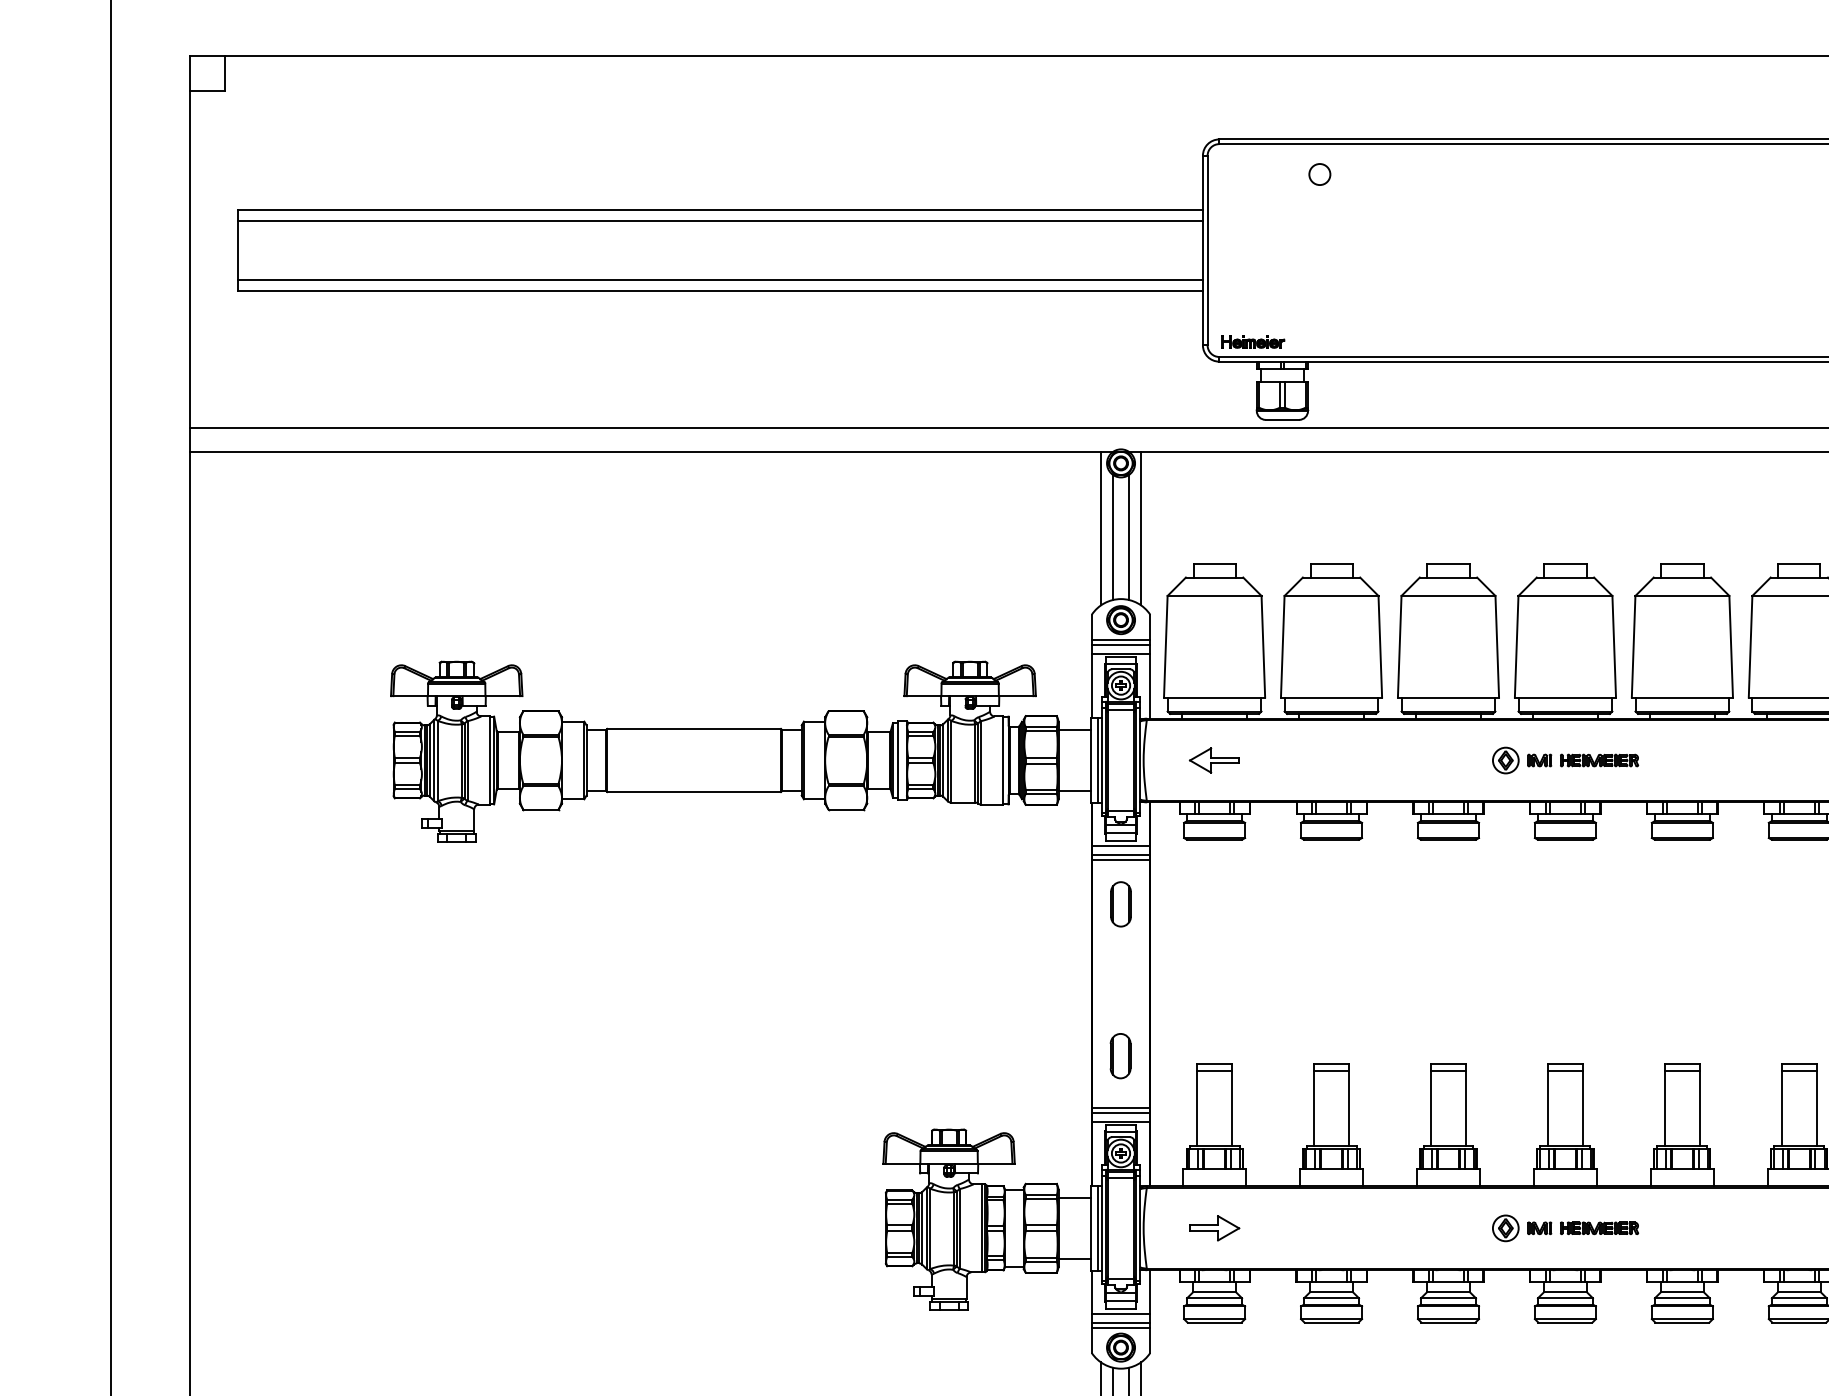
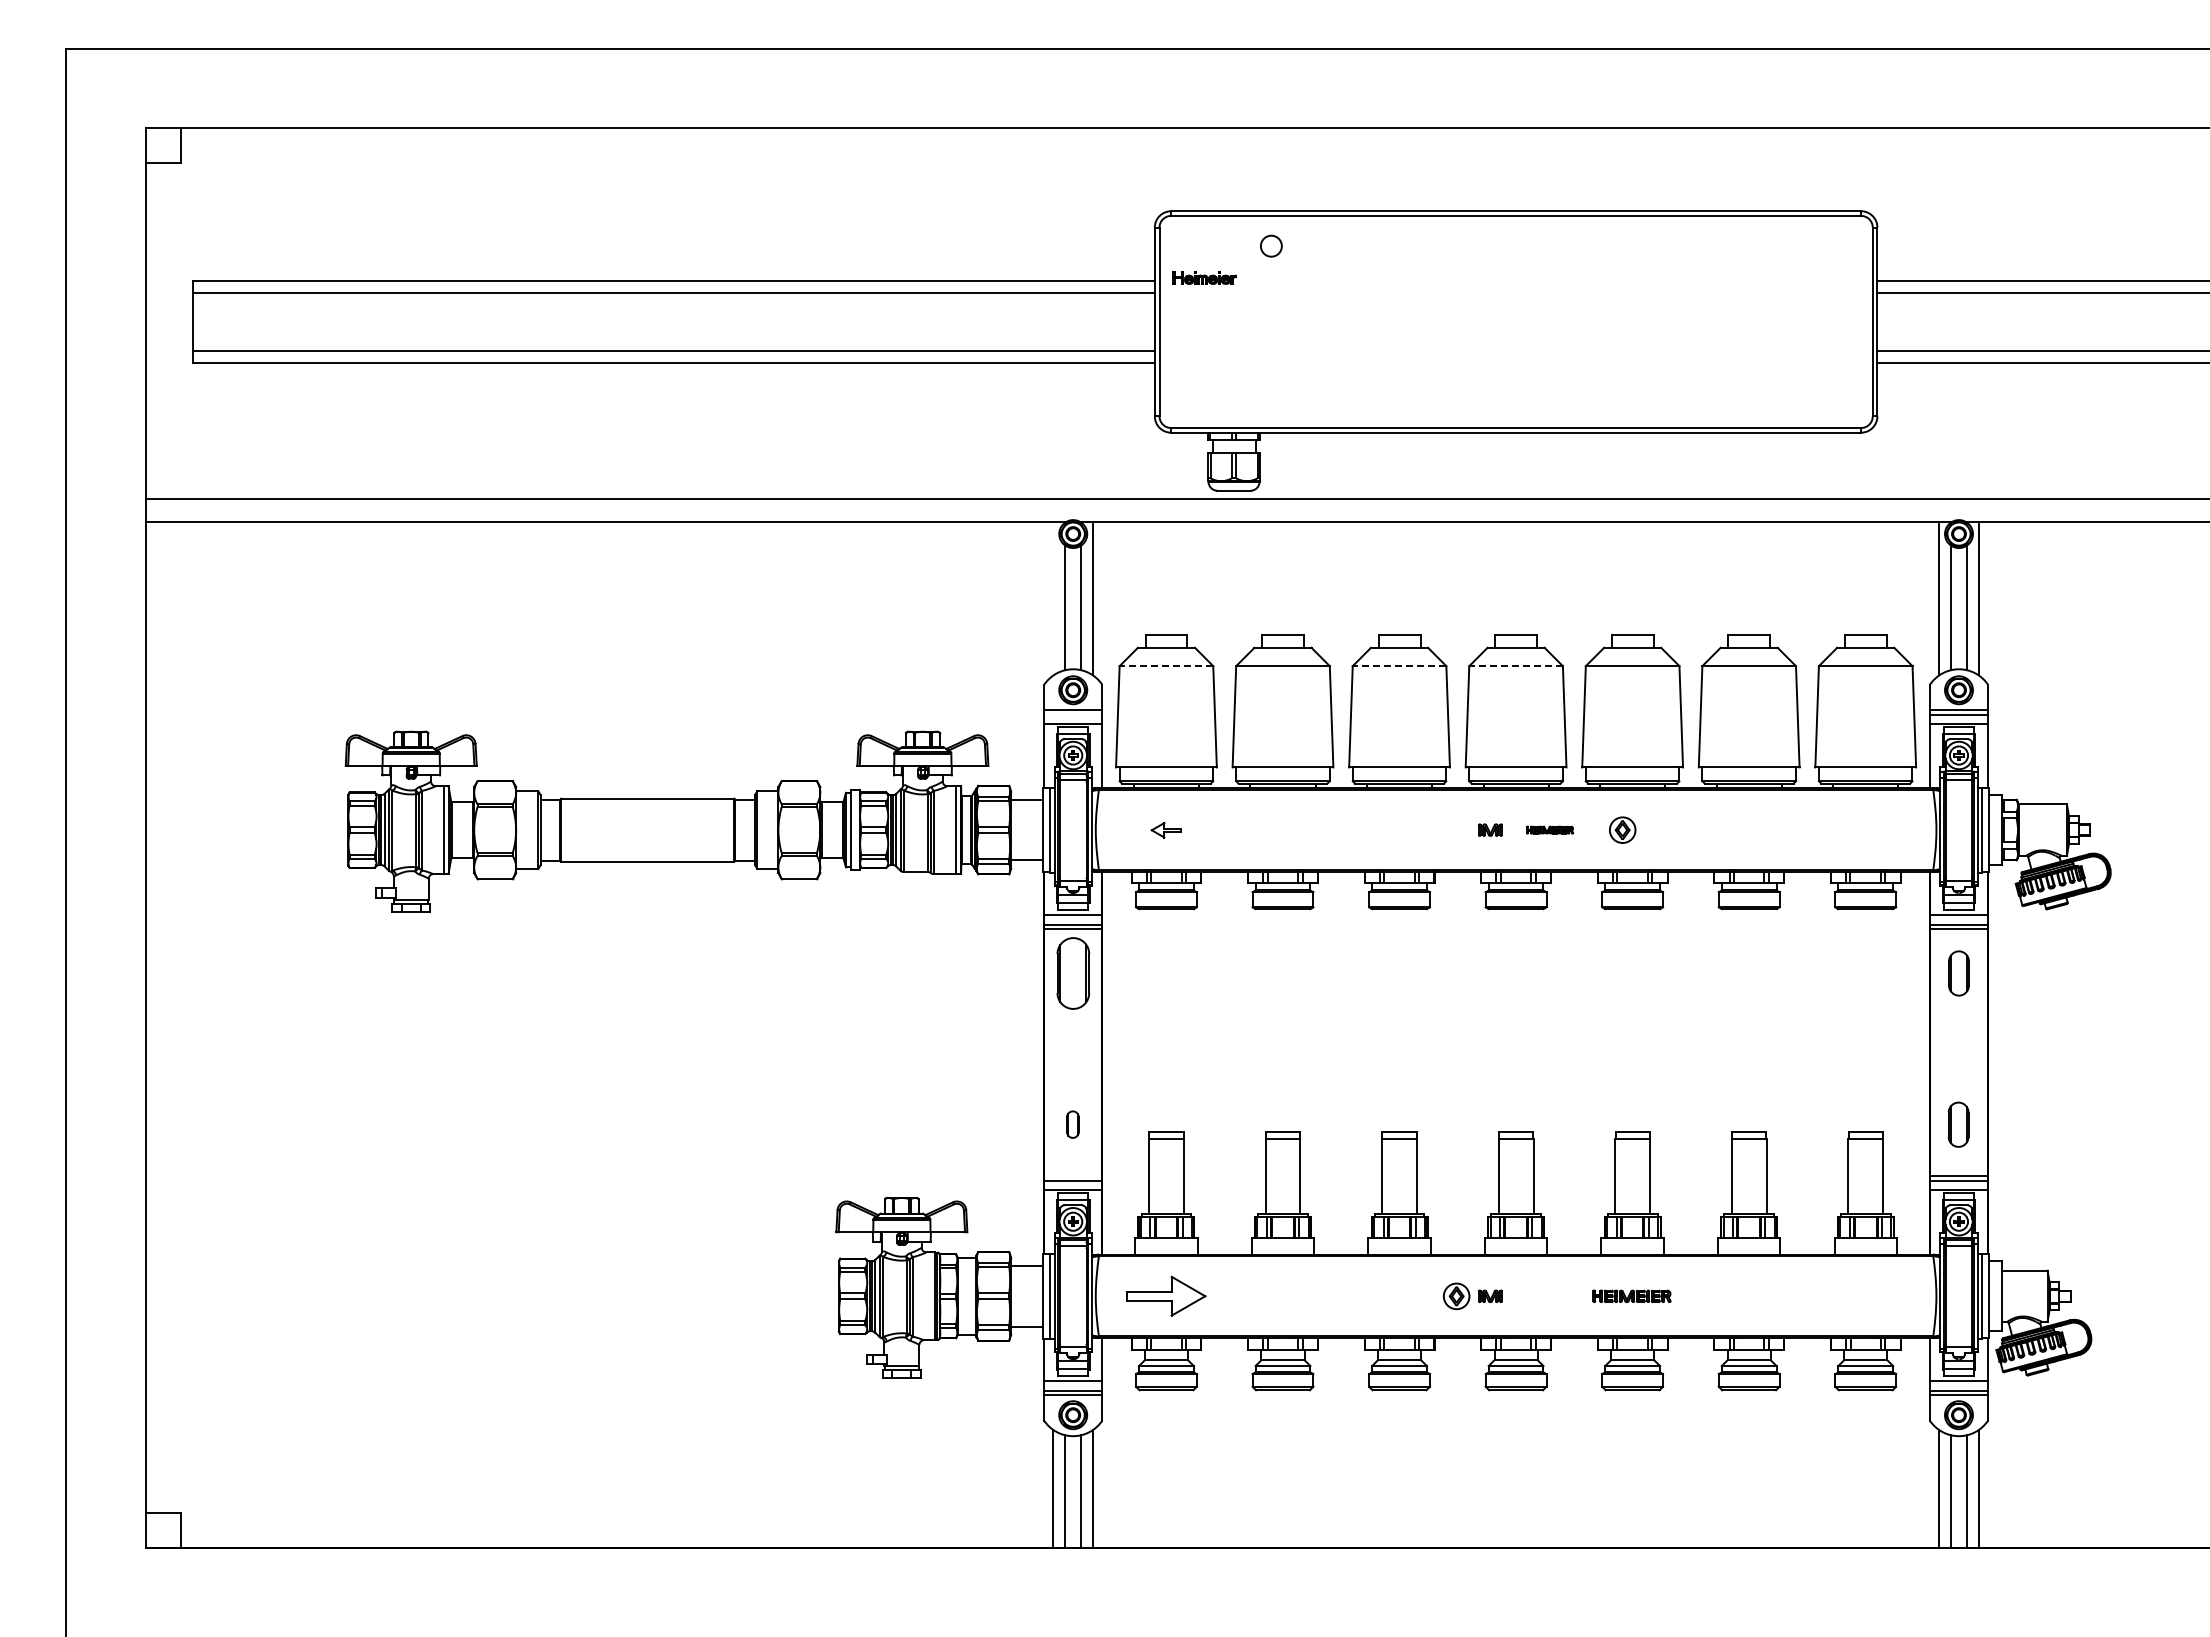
part: (1252, 341) -> (1204, 277), moved
line: (1101, 528) -> (1053, 598), removed
line: (1214, 596) -> (1166, 666), solid -> dashed
line: (1448, 596) -> (1399, 666), solid -> dashed
line: (1565, 596) -> (1516, 666), solid -> dashed
line: (1121, 644) -> (1073, 714), removed
part: (1505, 759) -> (1622, 829), moved
part: (1598, 759) -> (1549, 829), size x0.6
part: (1214, 760) -> (1166, 830), size x0.6
part: (1120, 904) -> (1072, 973), size x1.6
part: (1120, 1055) -> (1072, 1124), size x0.6
line: (1121, 1108) -> (1073, 1176), removed
part: (1598, 1227) -> (1631, 1295), moved
part: (1214, 1228) -> (1166, 1296), size x1.6

